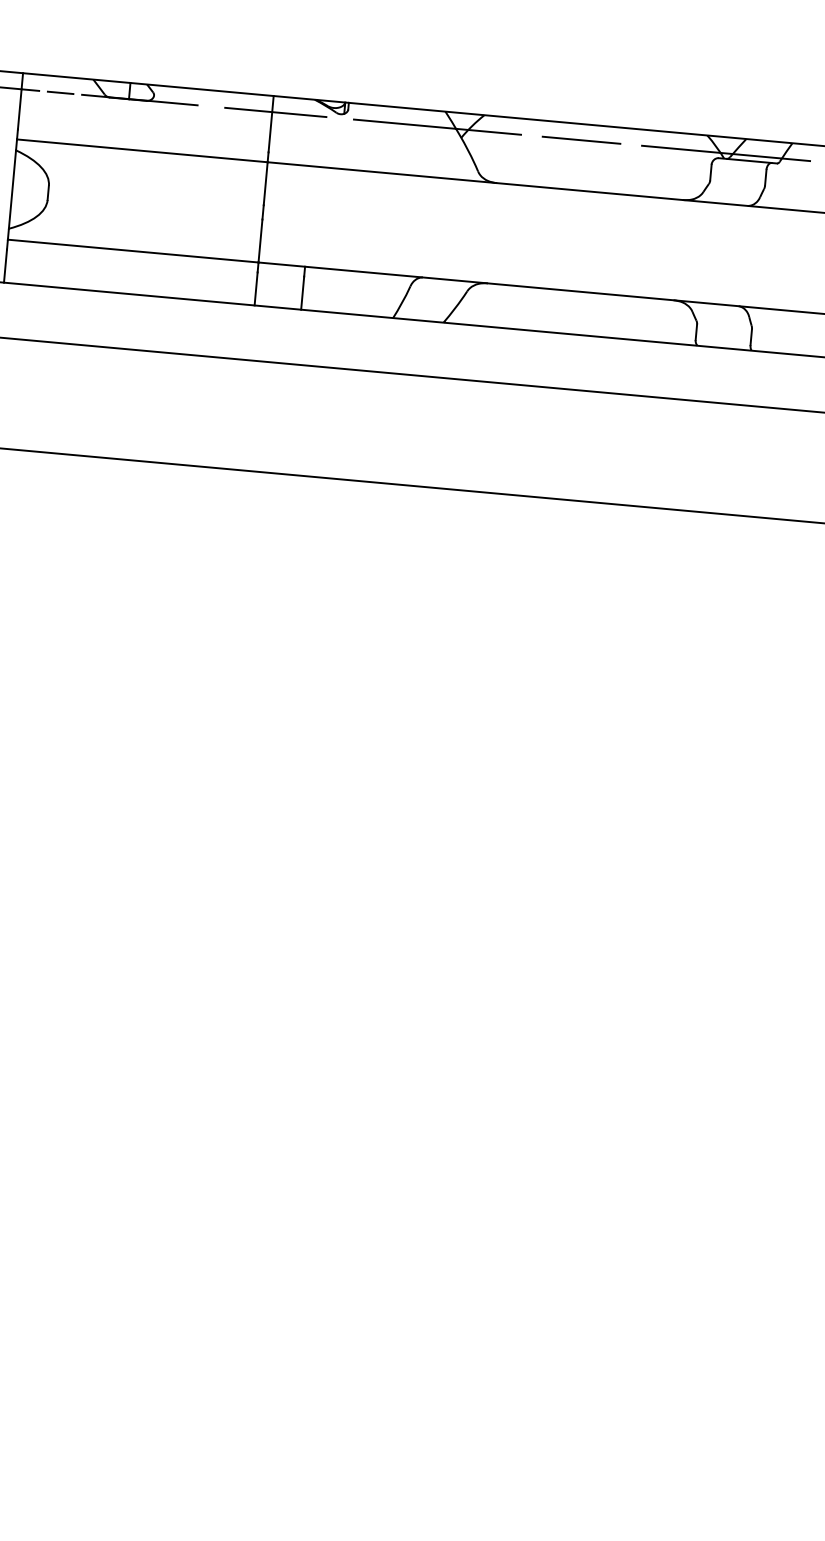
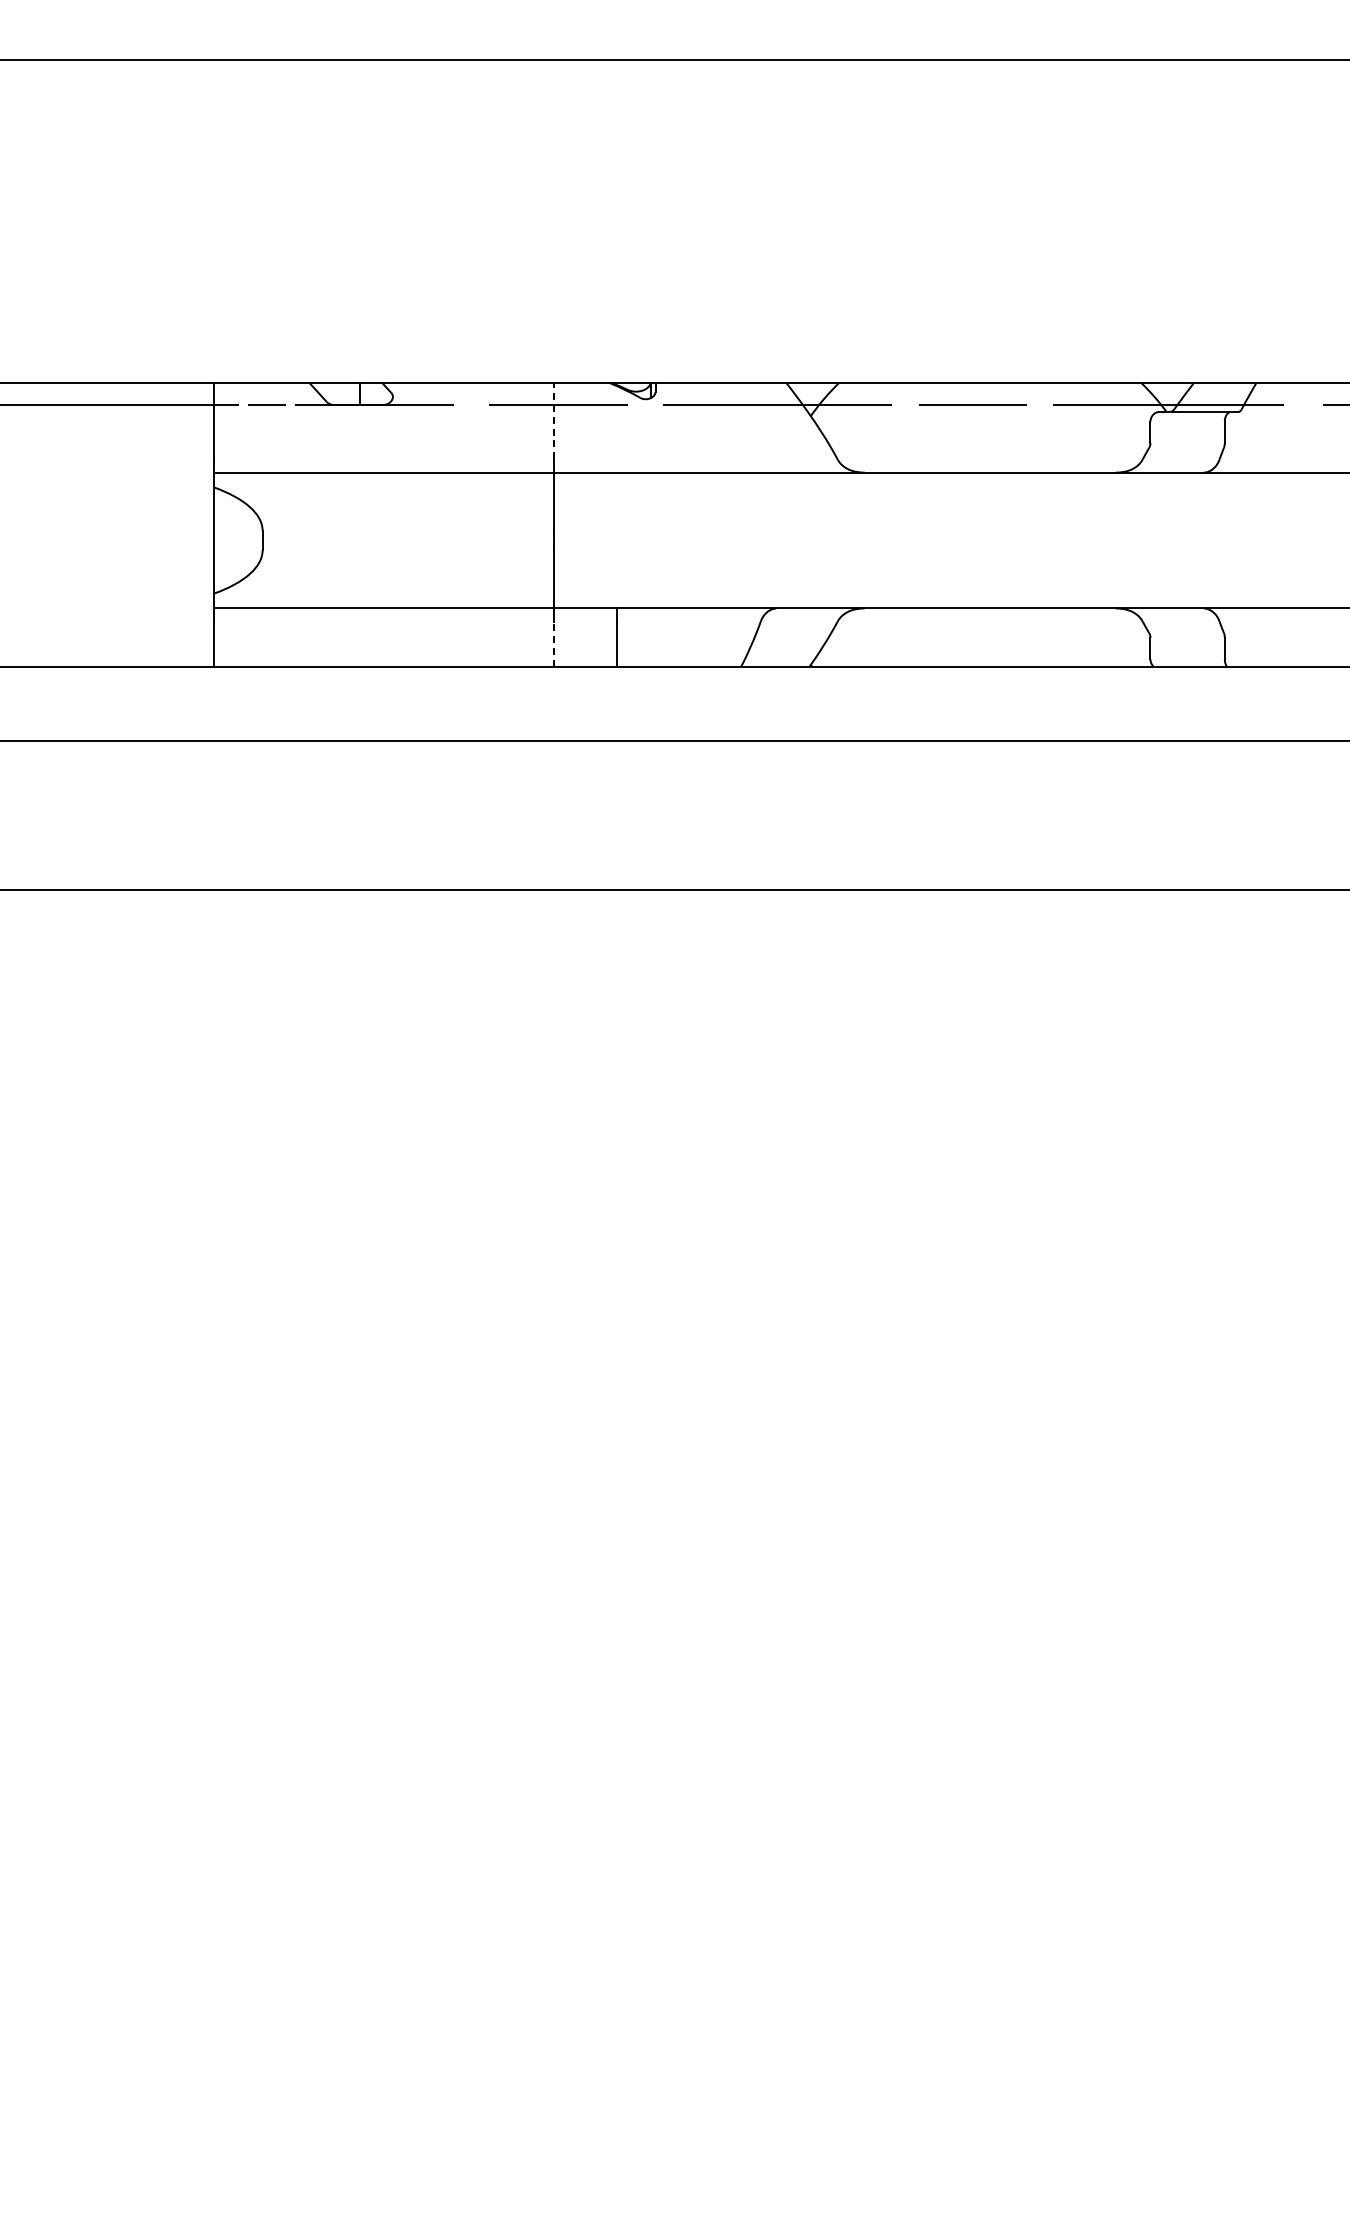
line: (271, 123) -> (553, 420), solid -> dashed
line: (256, 288) -> (553, 643), solid -> dashed

